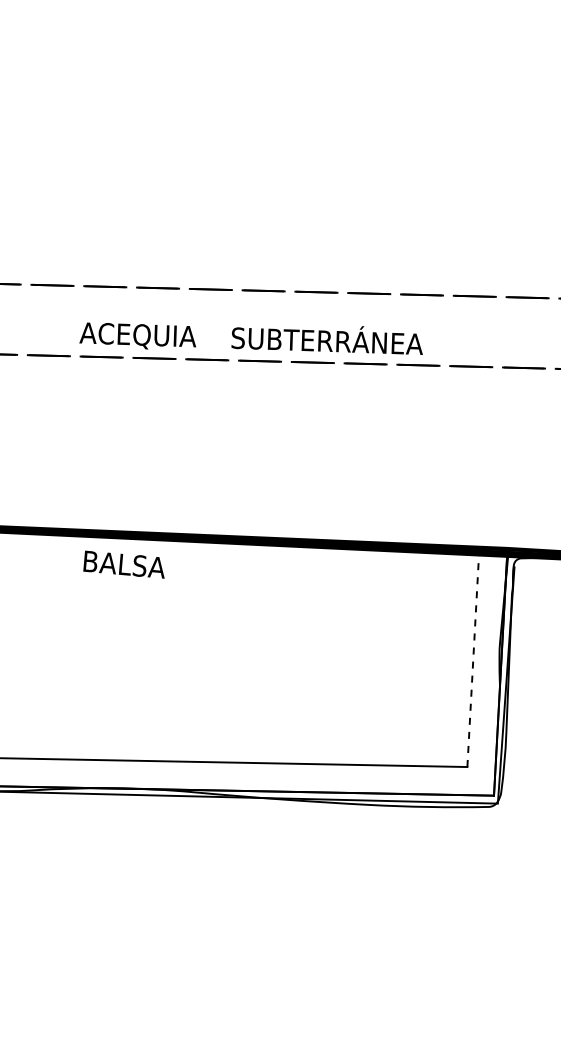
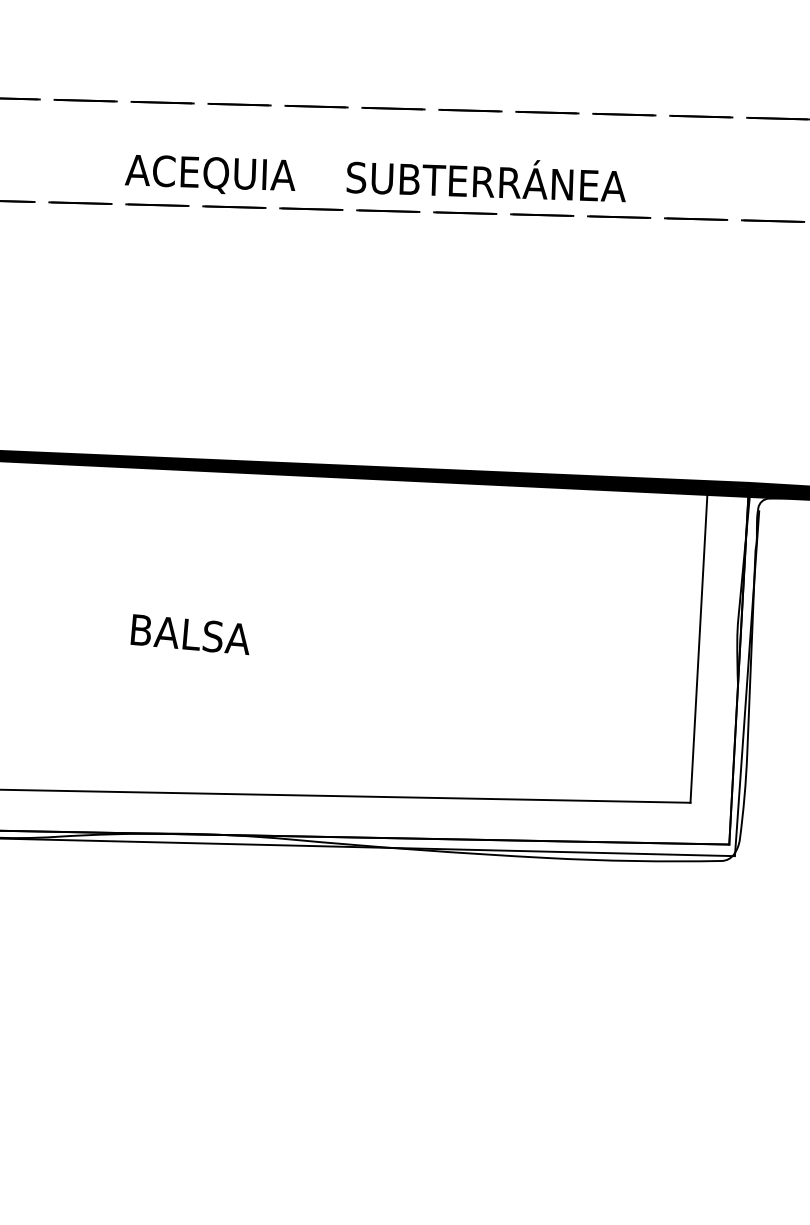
text: (123, 564) -> (189, 634), moved
line: (473, 657) -> (699, 643), dashed -> solid

